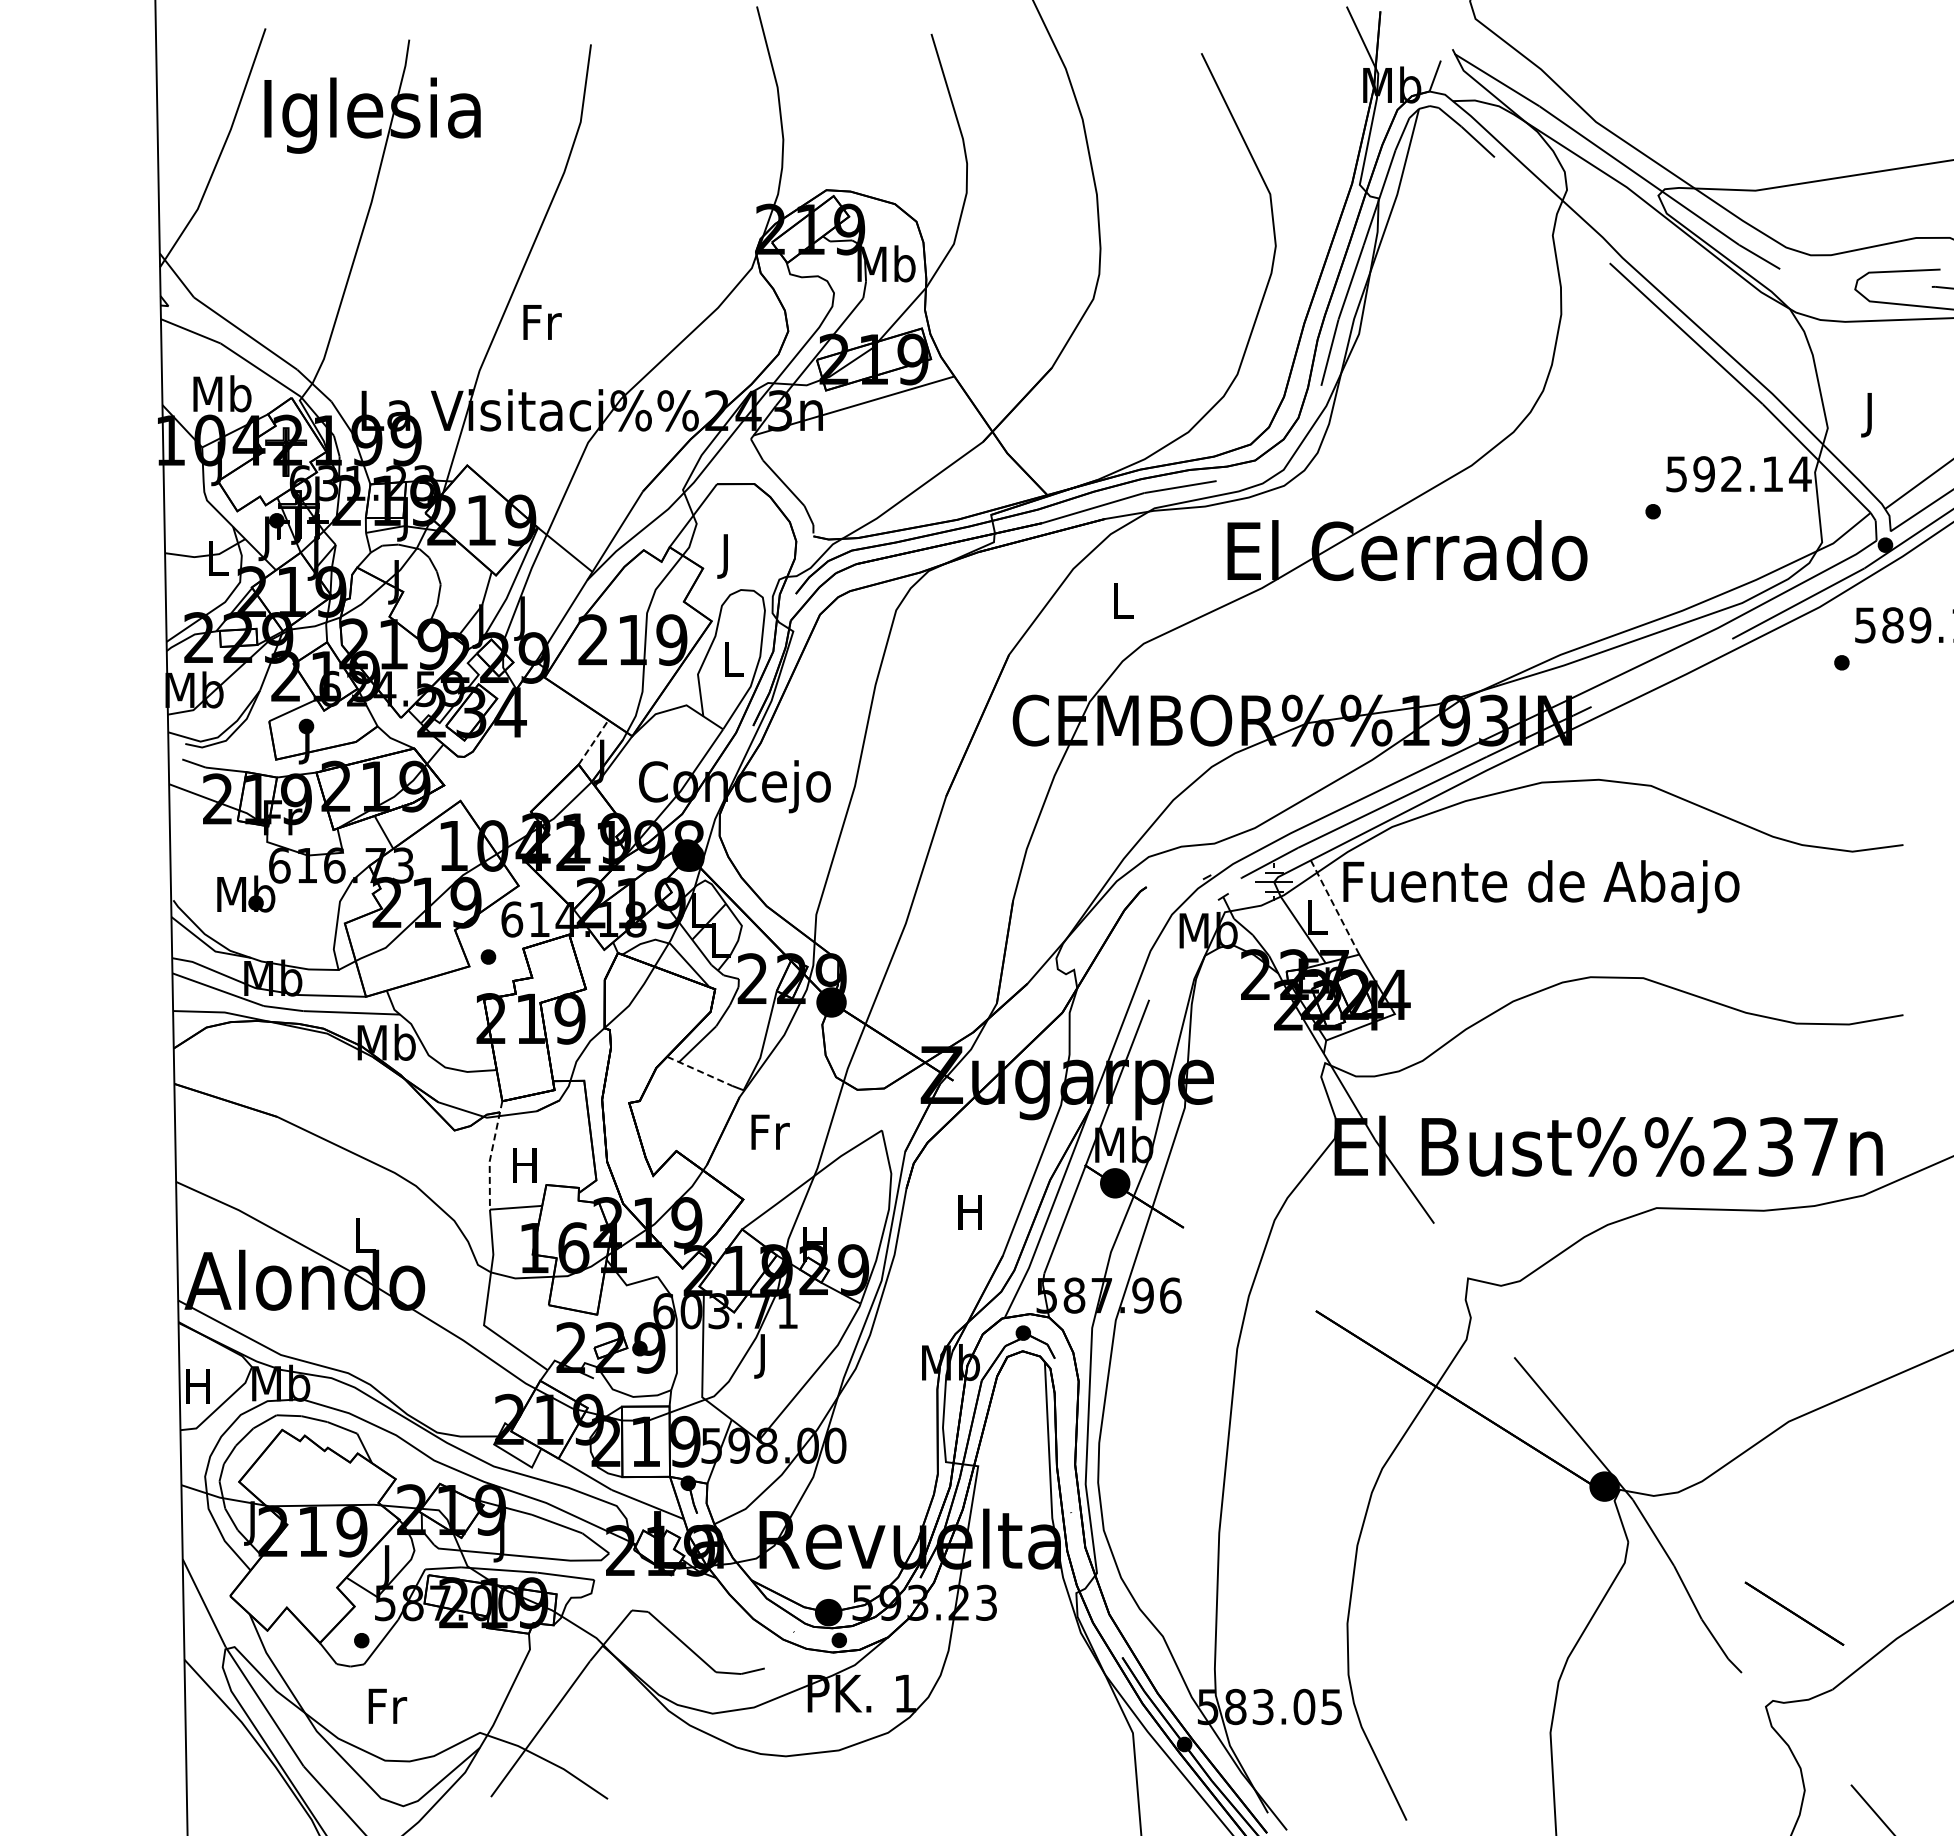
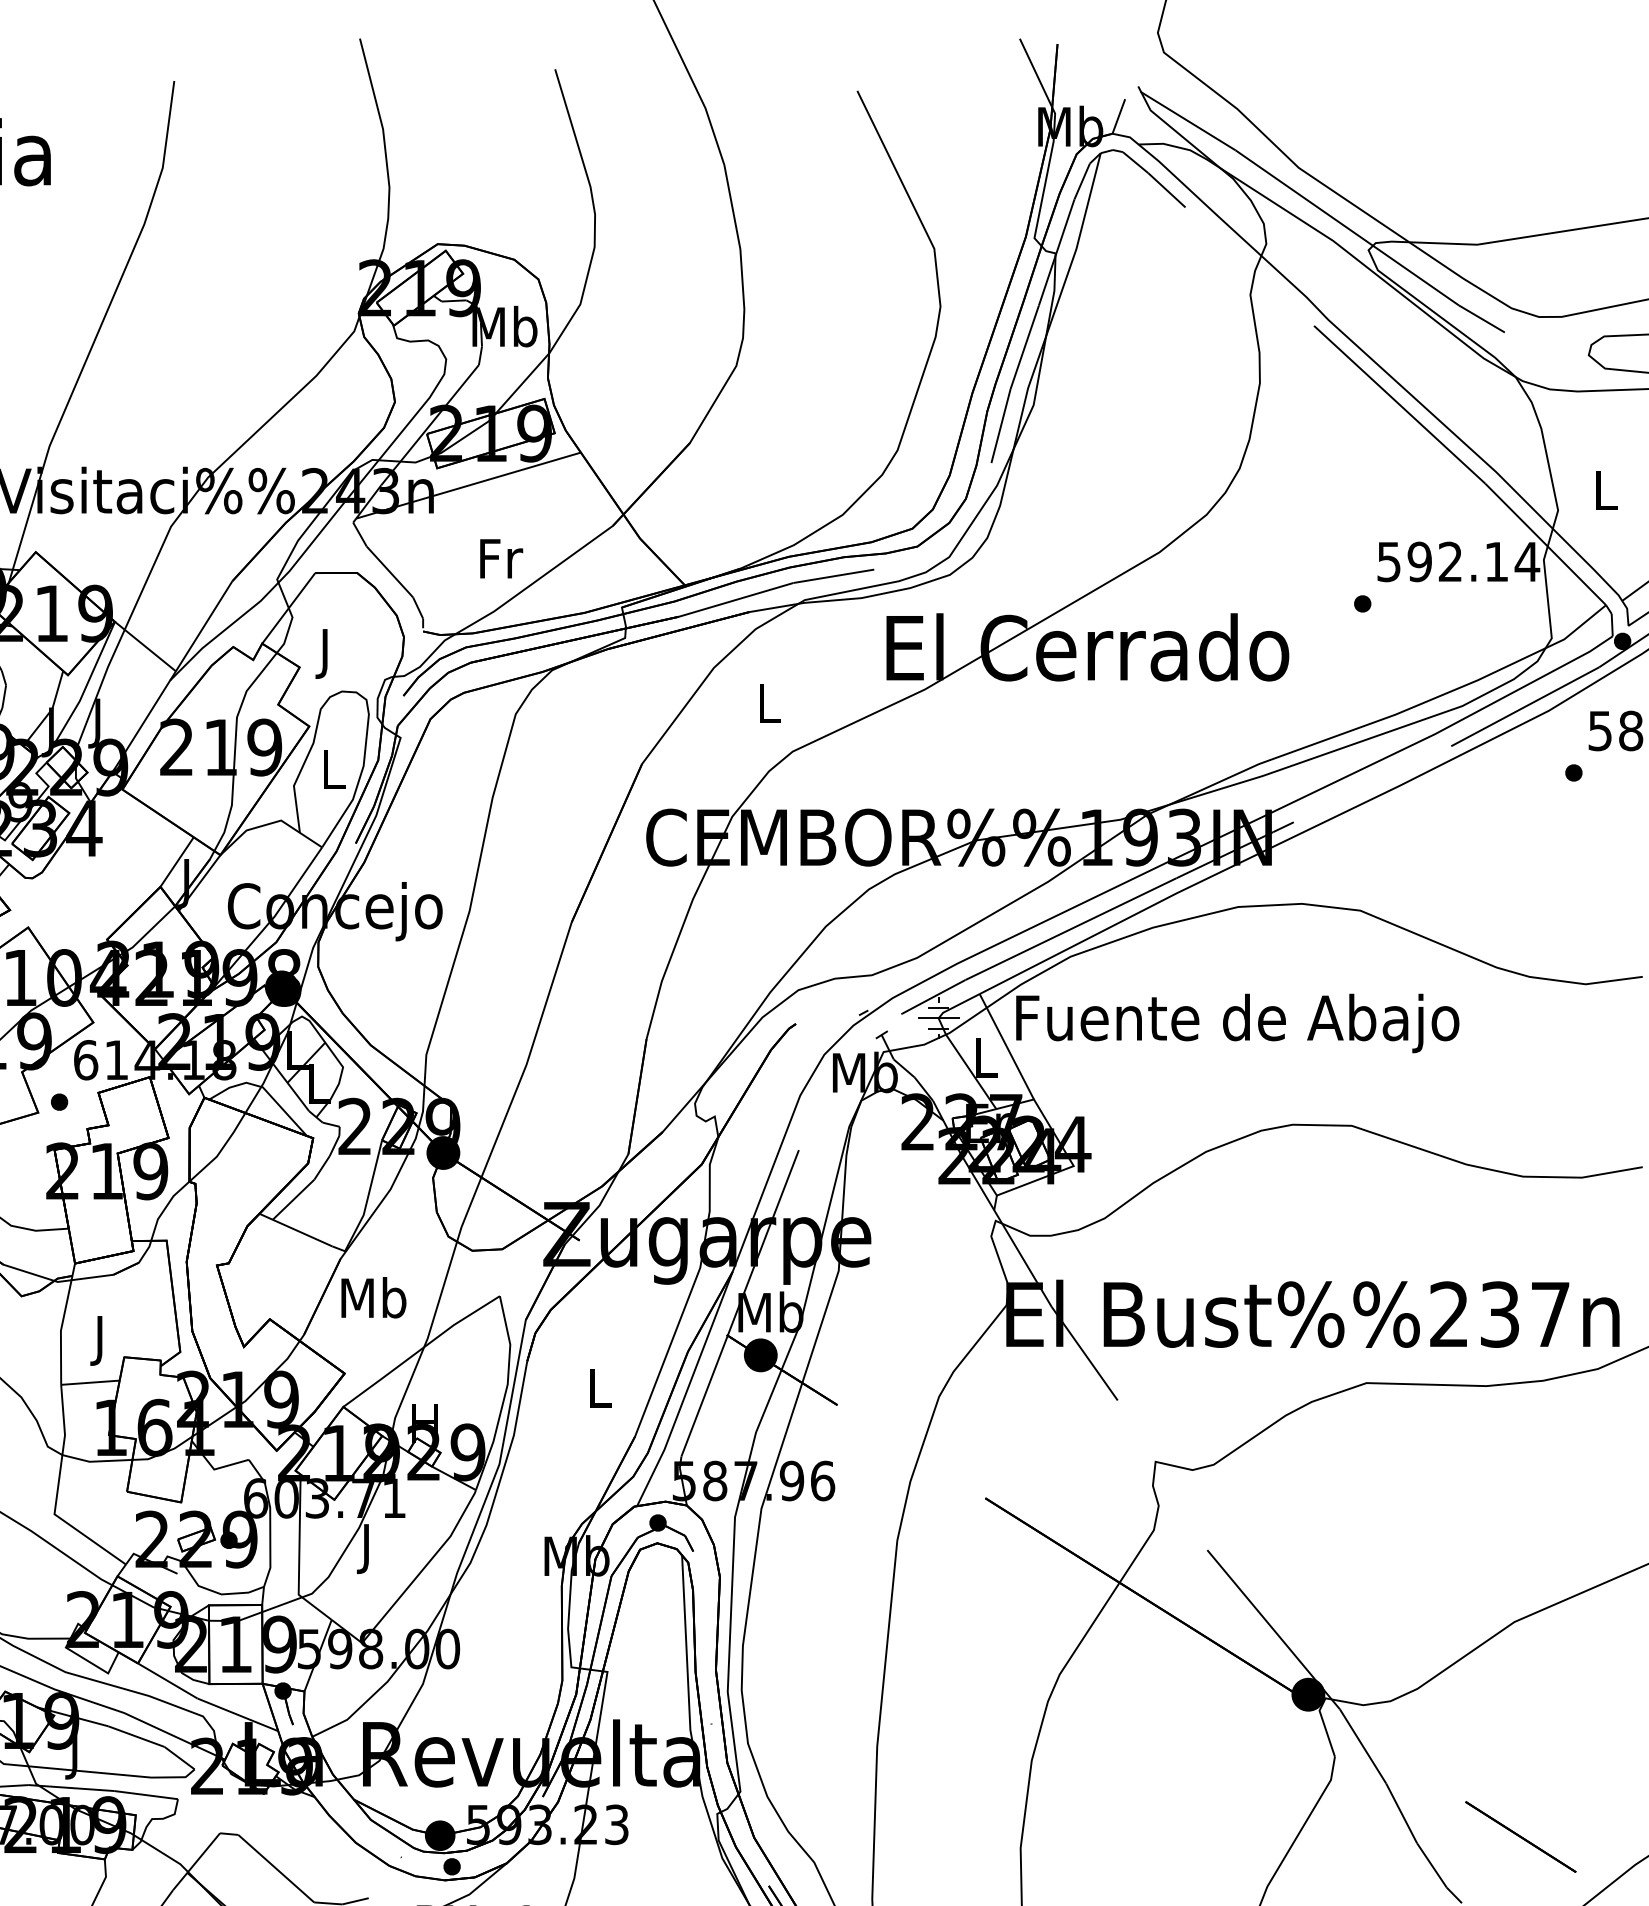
text: (542, 322) -> (501, 558), moved
text: (1871, 415) -> (1607, 496), J -> L
line: (593, 742) -> (177, 862), dashed -> solid
line: (1335, 907) -> (1007, 1046), dashed -> solid
line: (699, 1071) -> (295, 1230), dashed -> solid
text: (769, 1131) -> (373, 1297), Fr -> Mb
line: (490, 1155) -> (61, 1324), dashed -> solid
text: (524, 1170) -> (99, 1341), H -> J
text: (969, 1212) -> (597, 1388), H -> L

